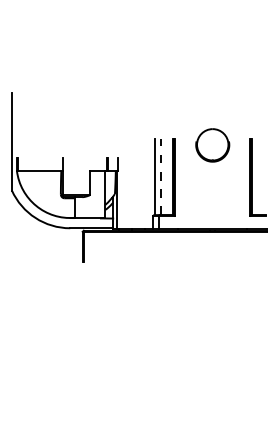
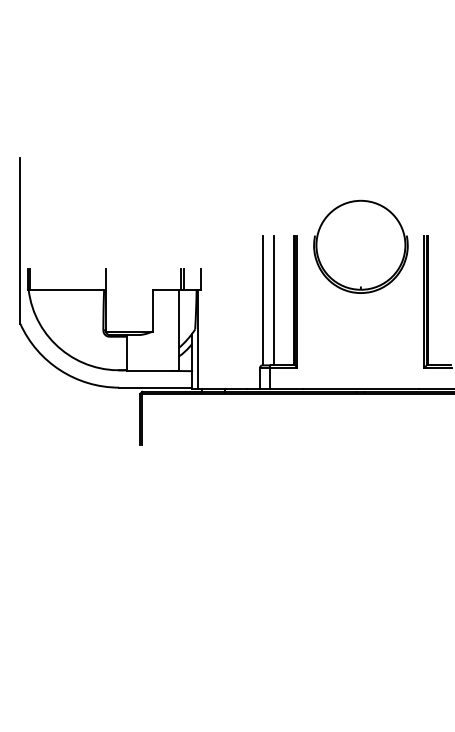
part: (212, 145) -> (360, 247), size x1.67
line: (161, 176) -> (274, 299), dashed -> solid

